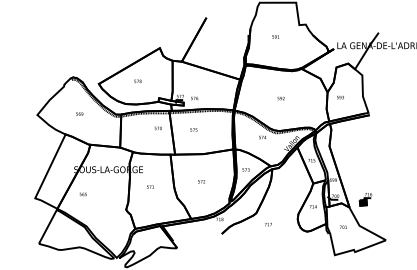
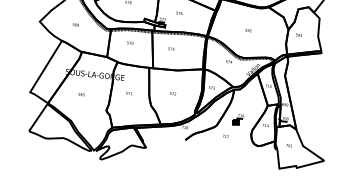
text: (194, 98) -> (179, 13), moved
text: (157, 128) -> (129, 43), moved
text: (82, 194) -> (80, 94), moved
part: (365, 199) -> (238, 119), moved

